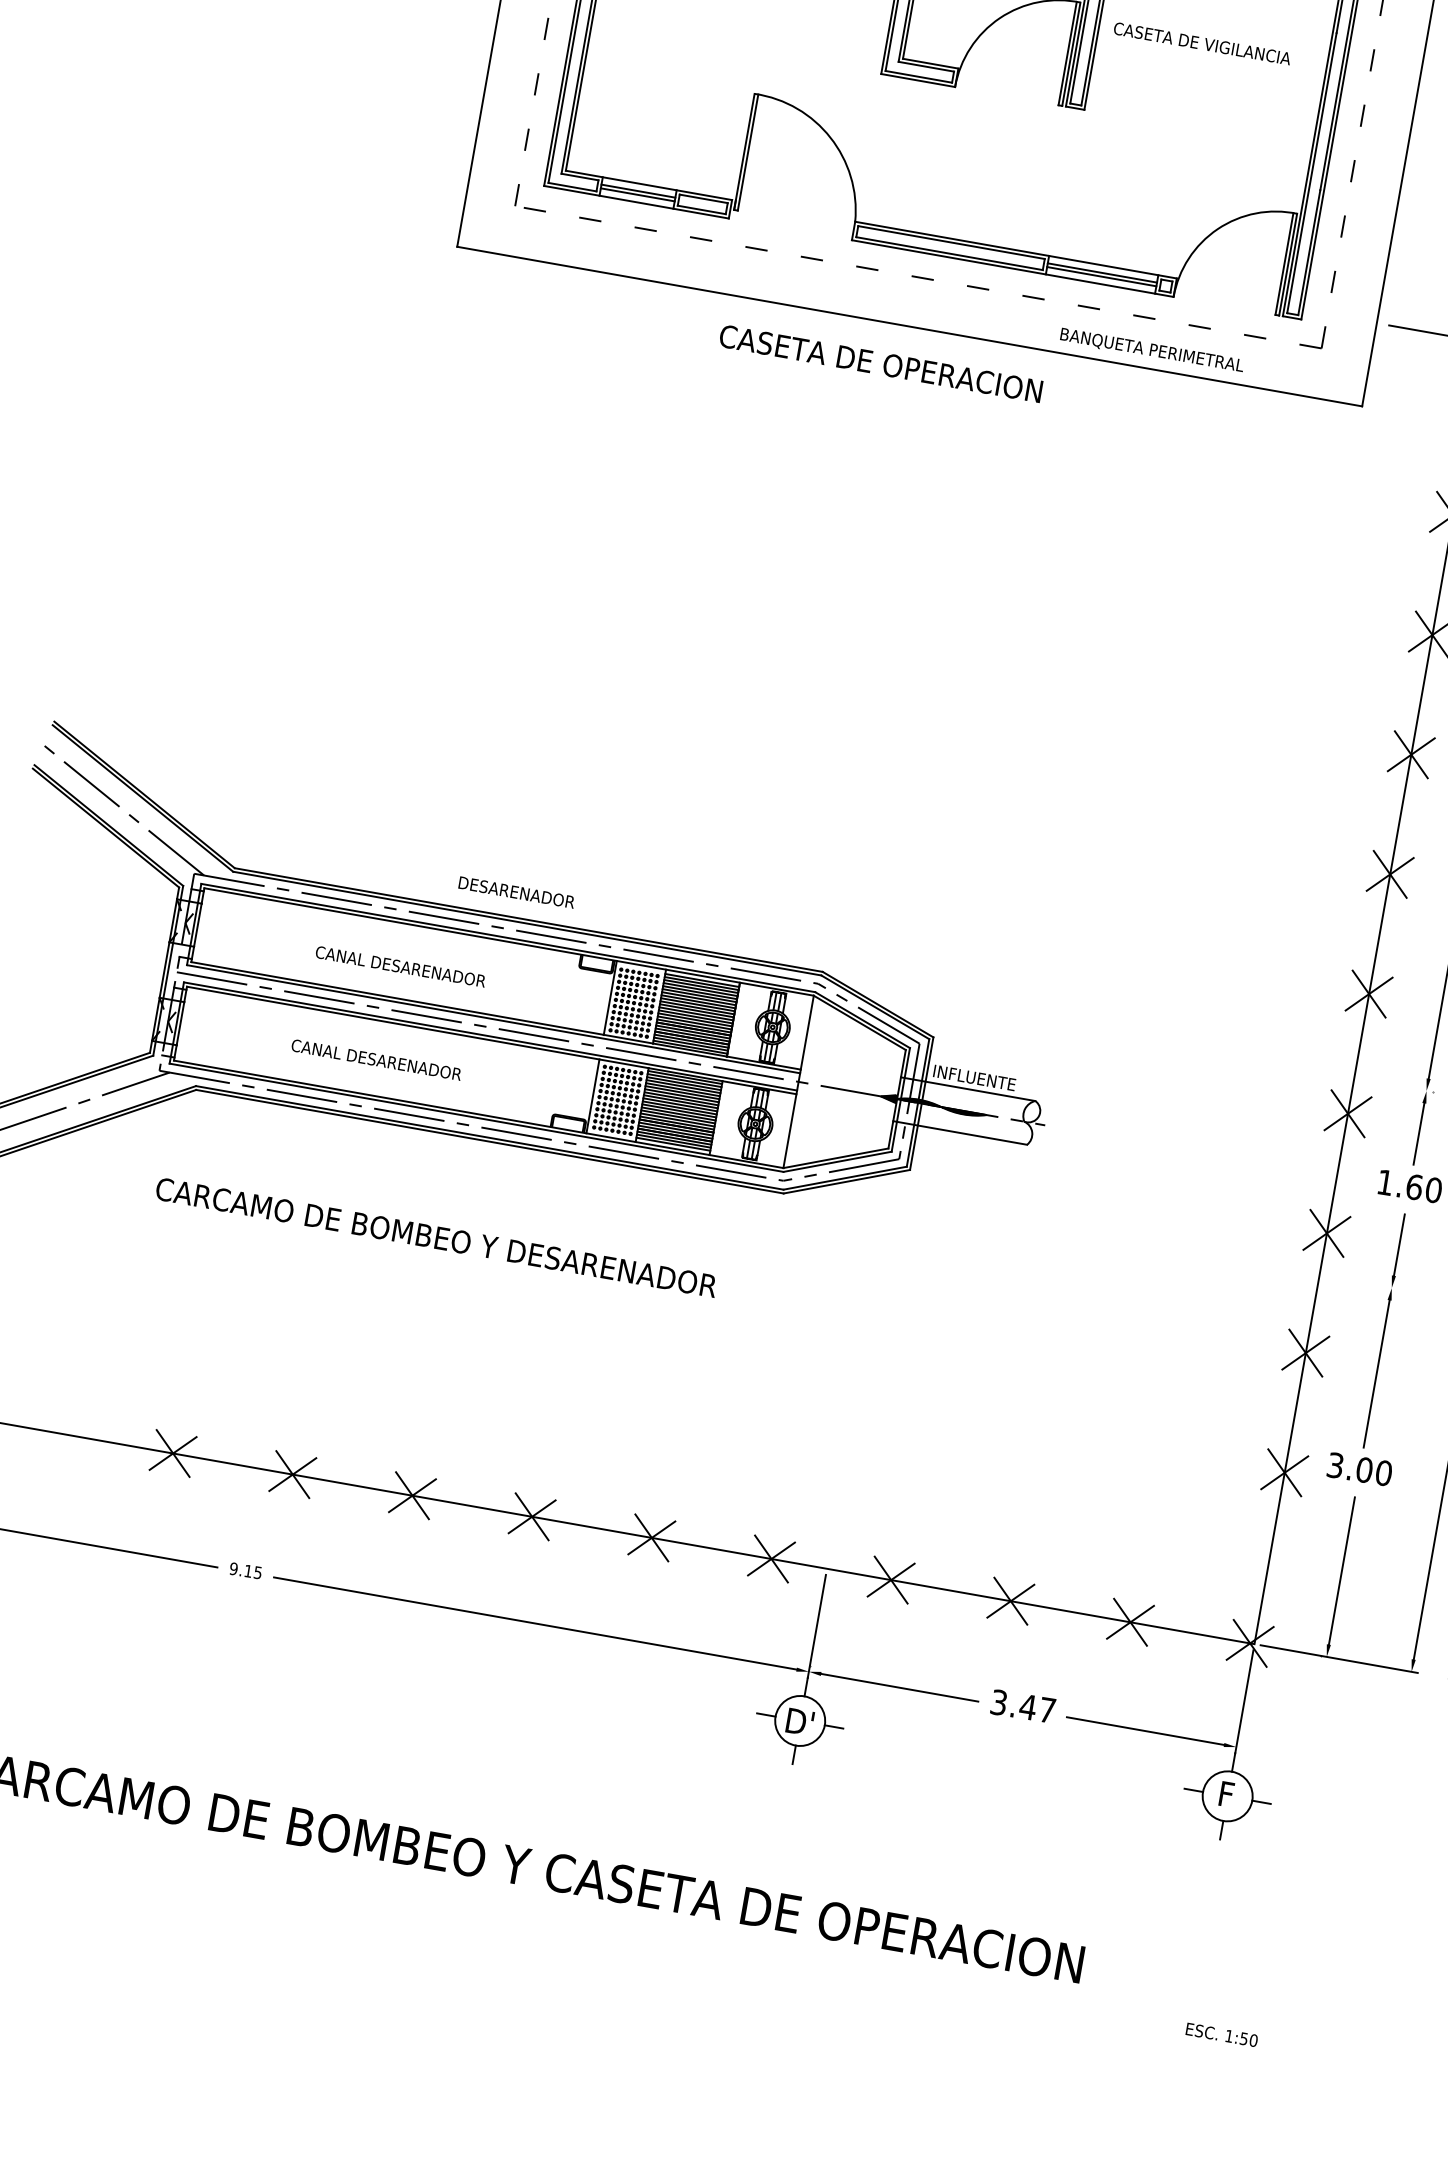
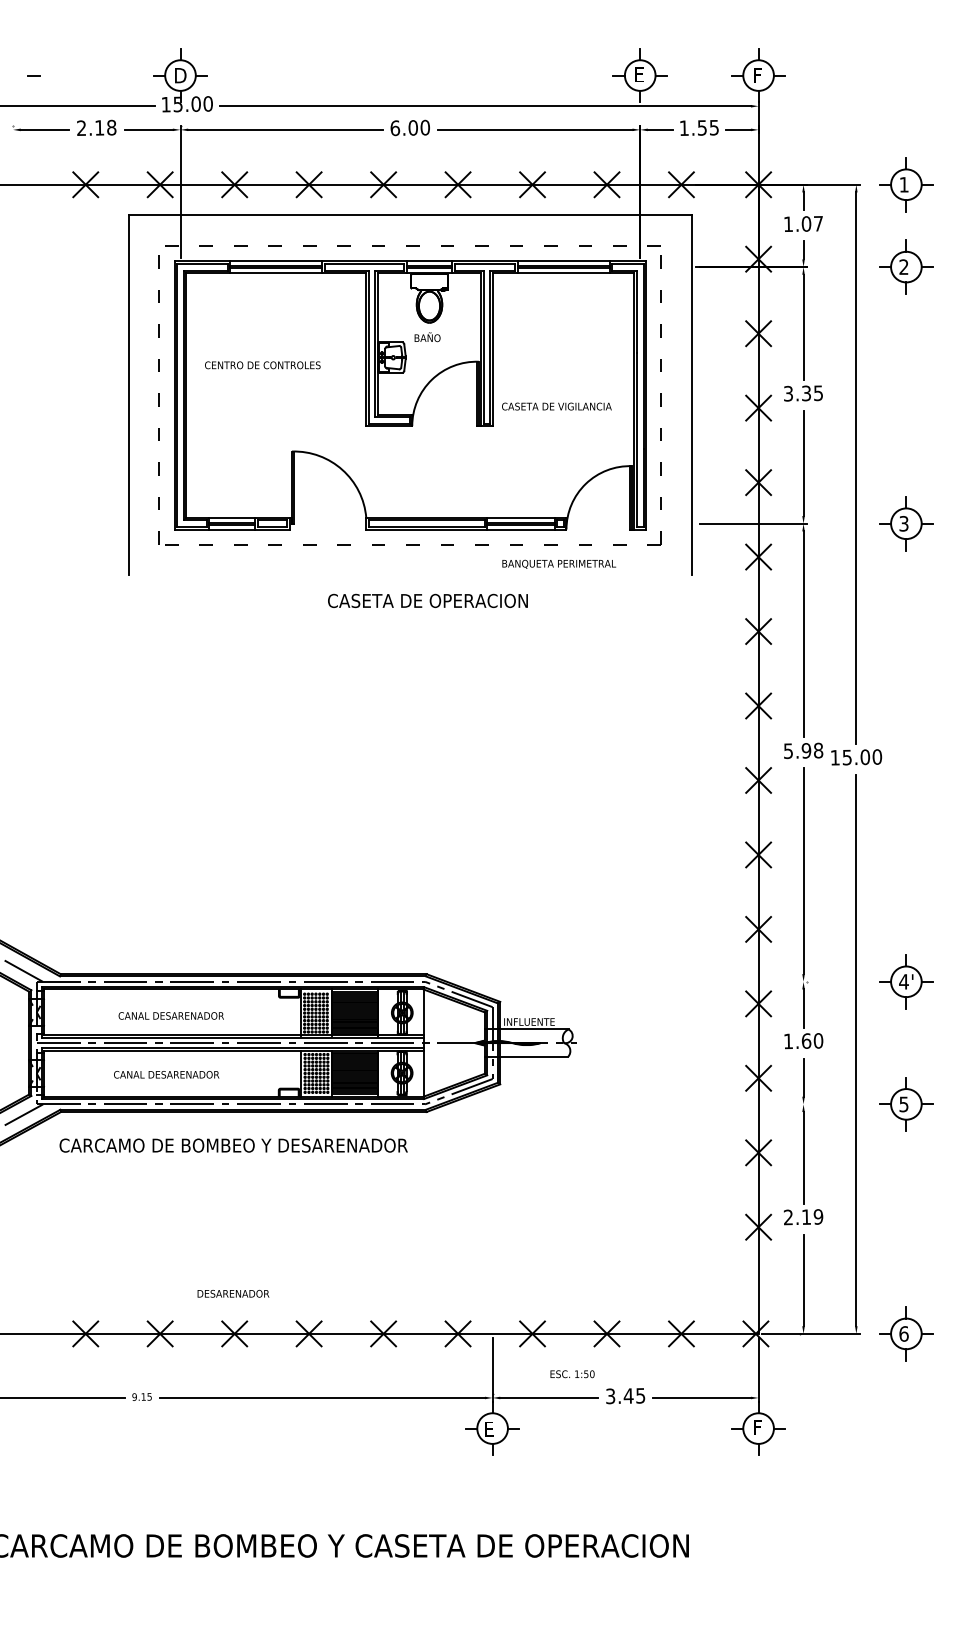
text: (1201, 43) -> (556, 406), moved
line: (908, 326) -> (409, 575), removed
text: (880, 362) -> (427, 600), moved
text: (516, 892) -> (233, 1293), moved
text: (436, 1237) -> (233, 1145), moved
text: (1359, 1469) -> (803, 1217), 3.00 -> 2.19
text: (1047, 1709) -> (640, 1395), 3.47 -> 3.45
text: (800, 1720) -> (492, 1428), D' -> E
text: (1221, 2035) -> (572, 1374), moved

